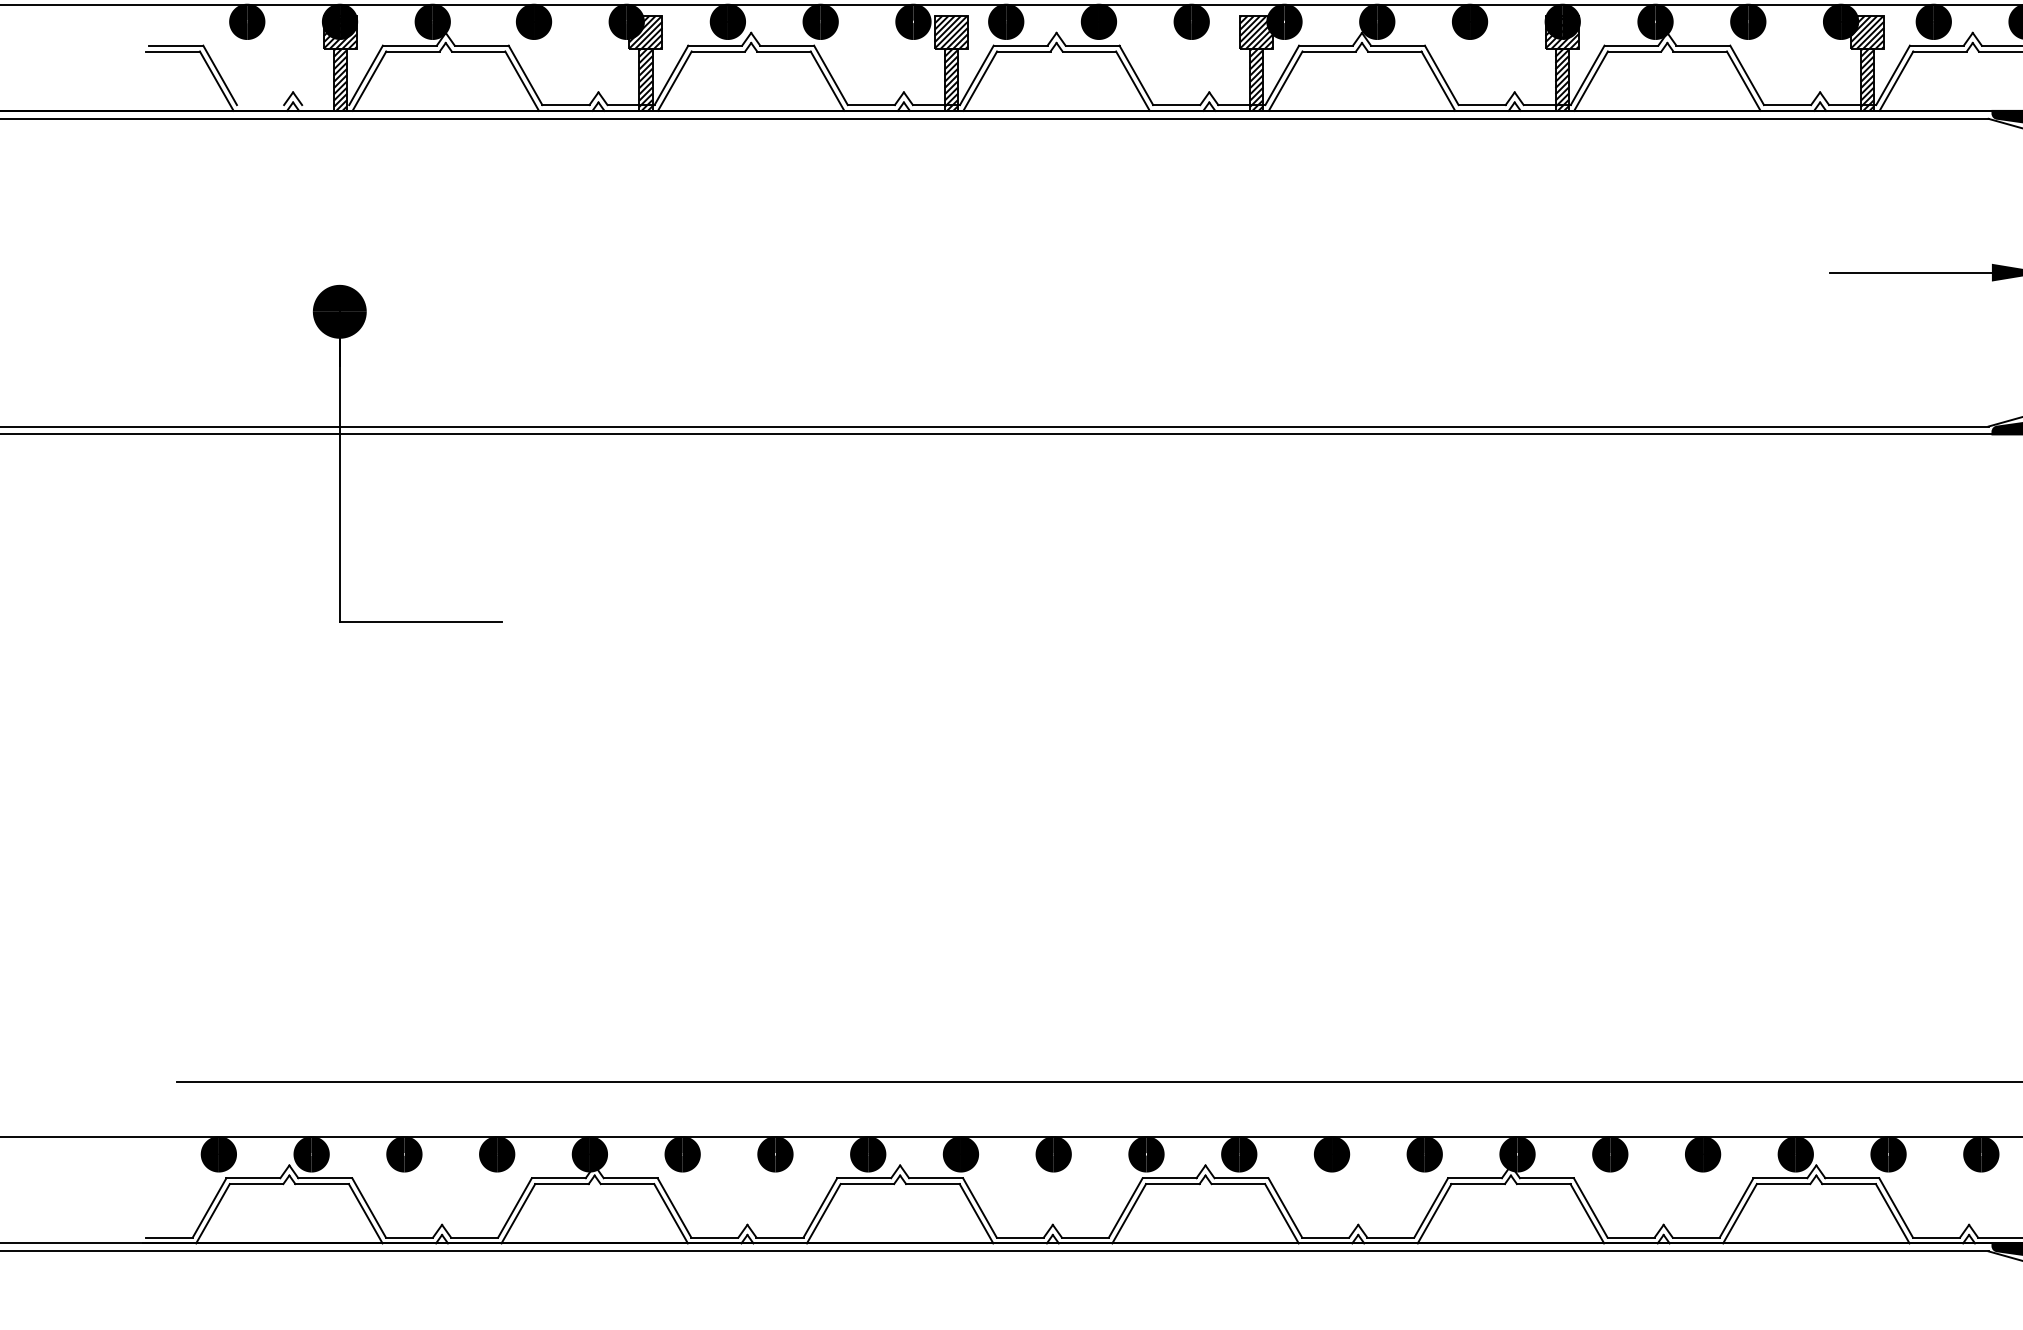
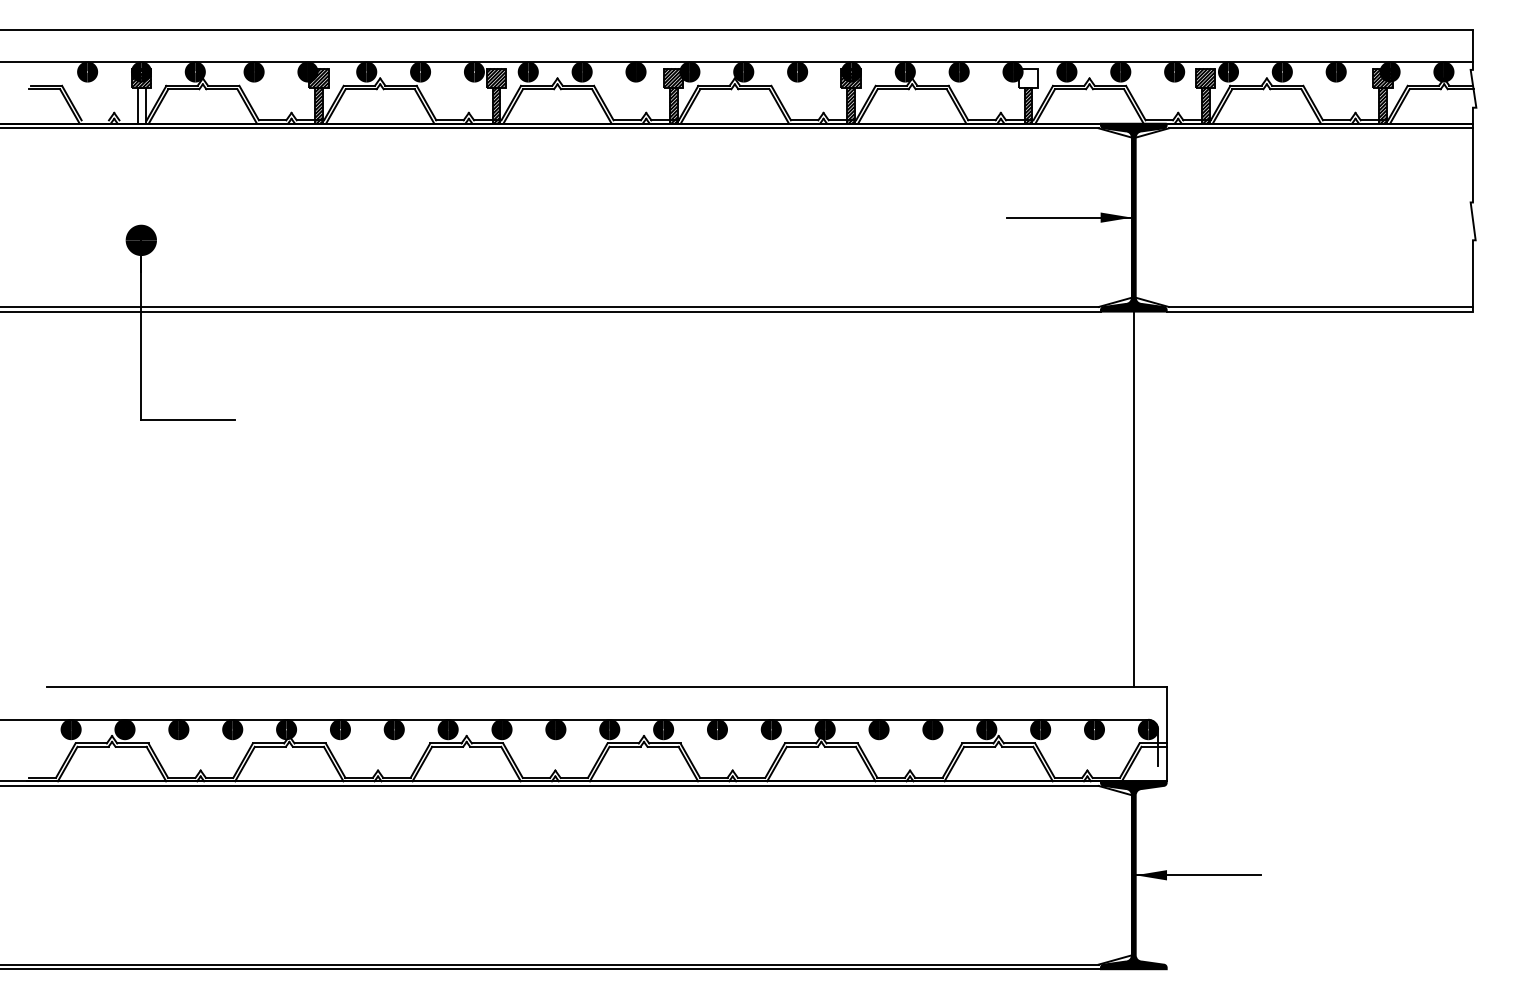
hatch: (1867, 31) -> (1028, 77), removed
hatch: (340, 79) -> (141, 105), removed

